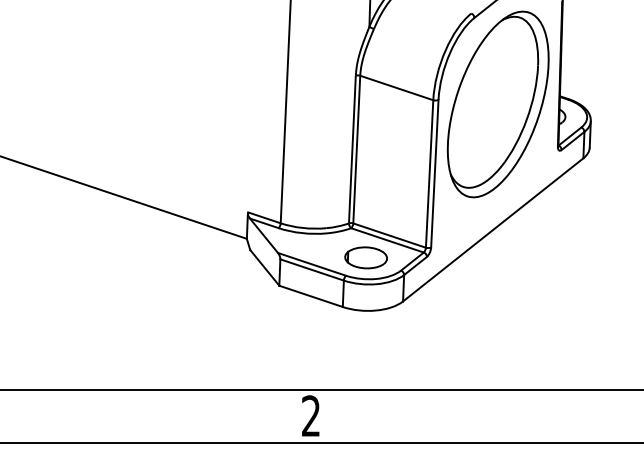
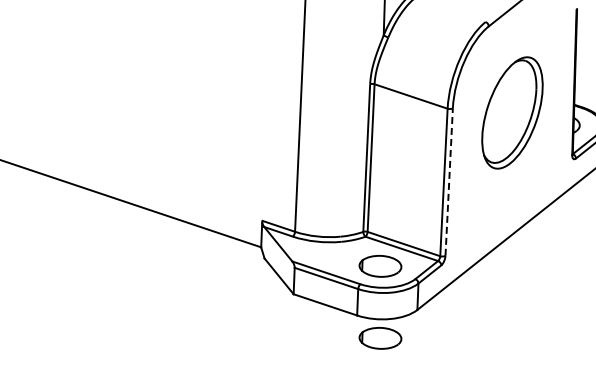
part: (497, 104) -> (511, 112), size x0.6
line: (434, 173) -> (448, 181), solid -> dashed
part: (365, 329) -> (379, 337), added

